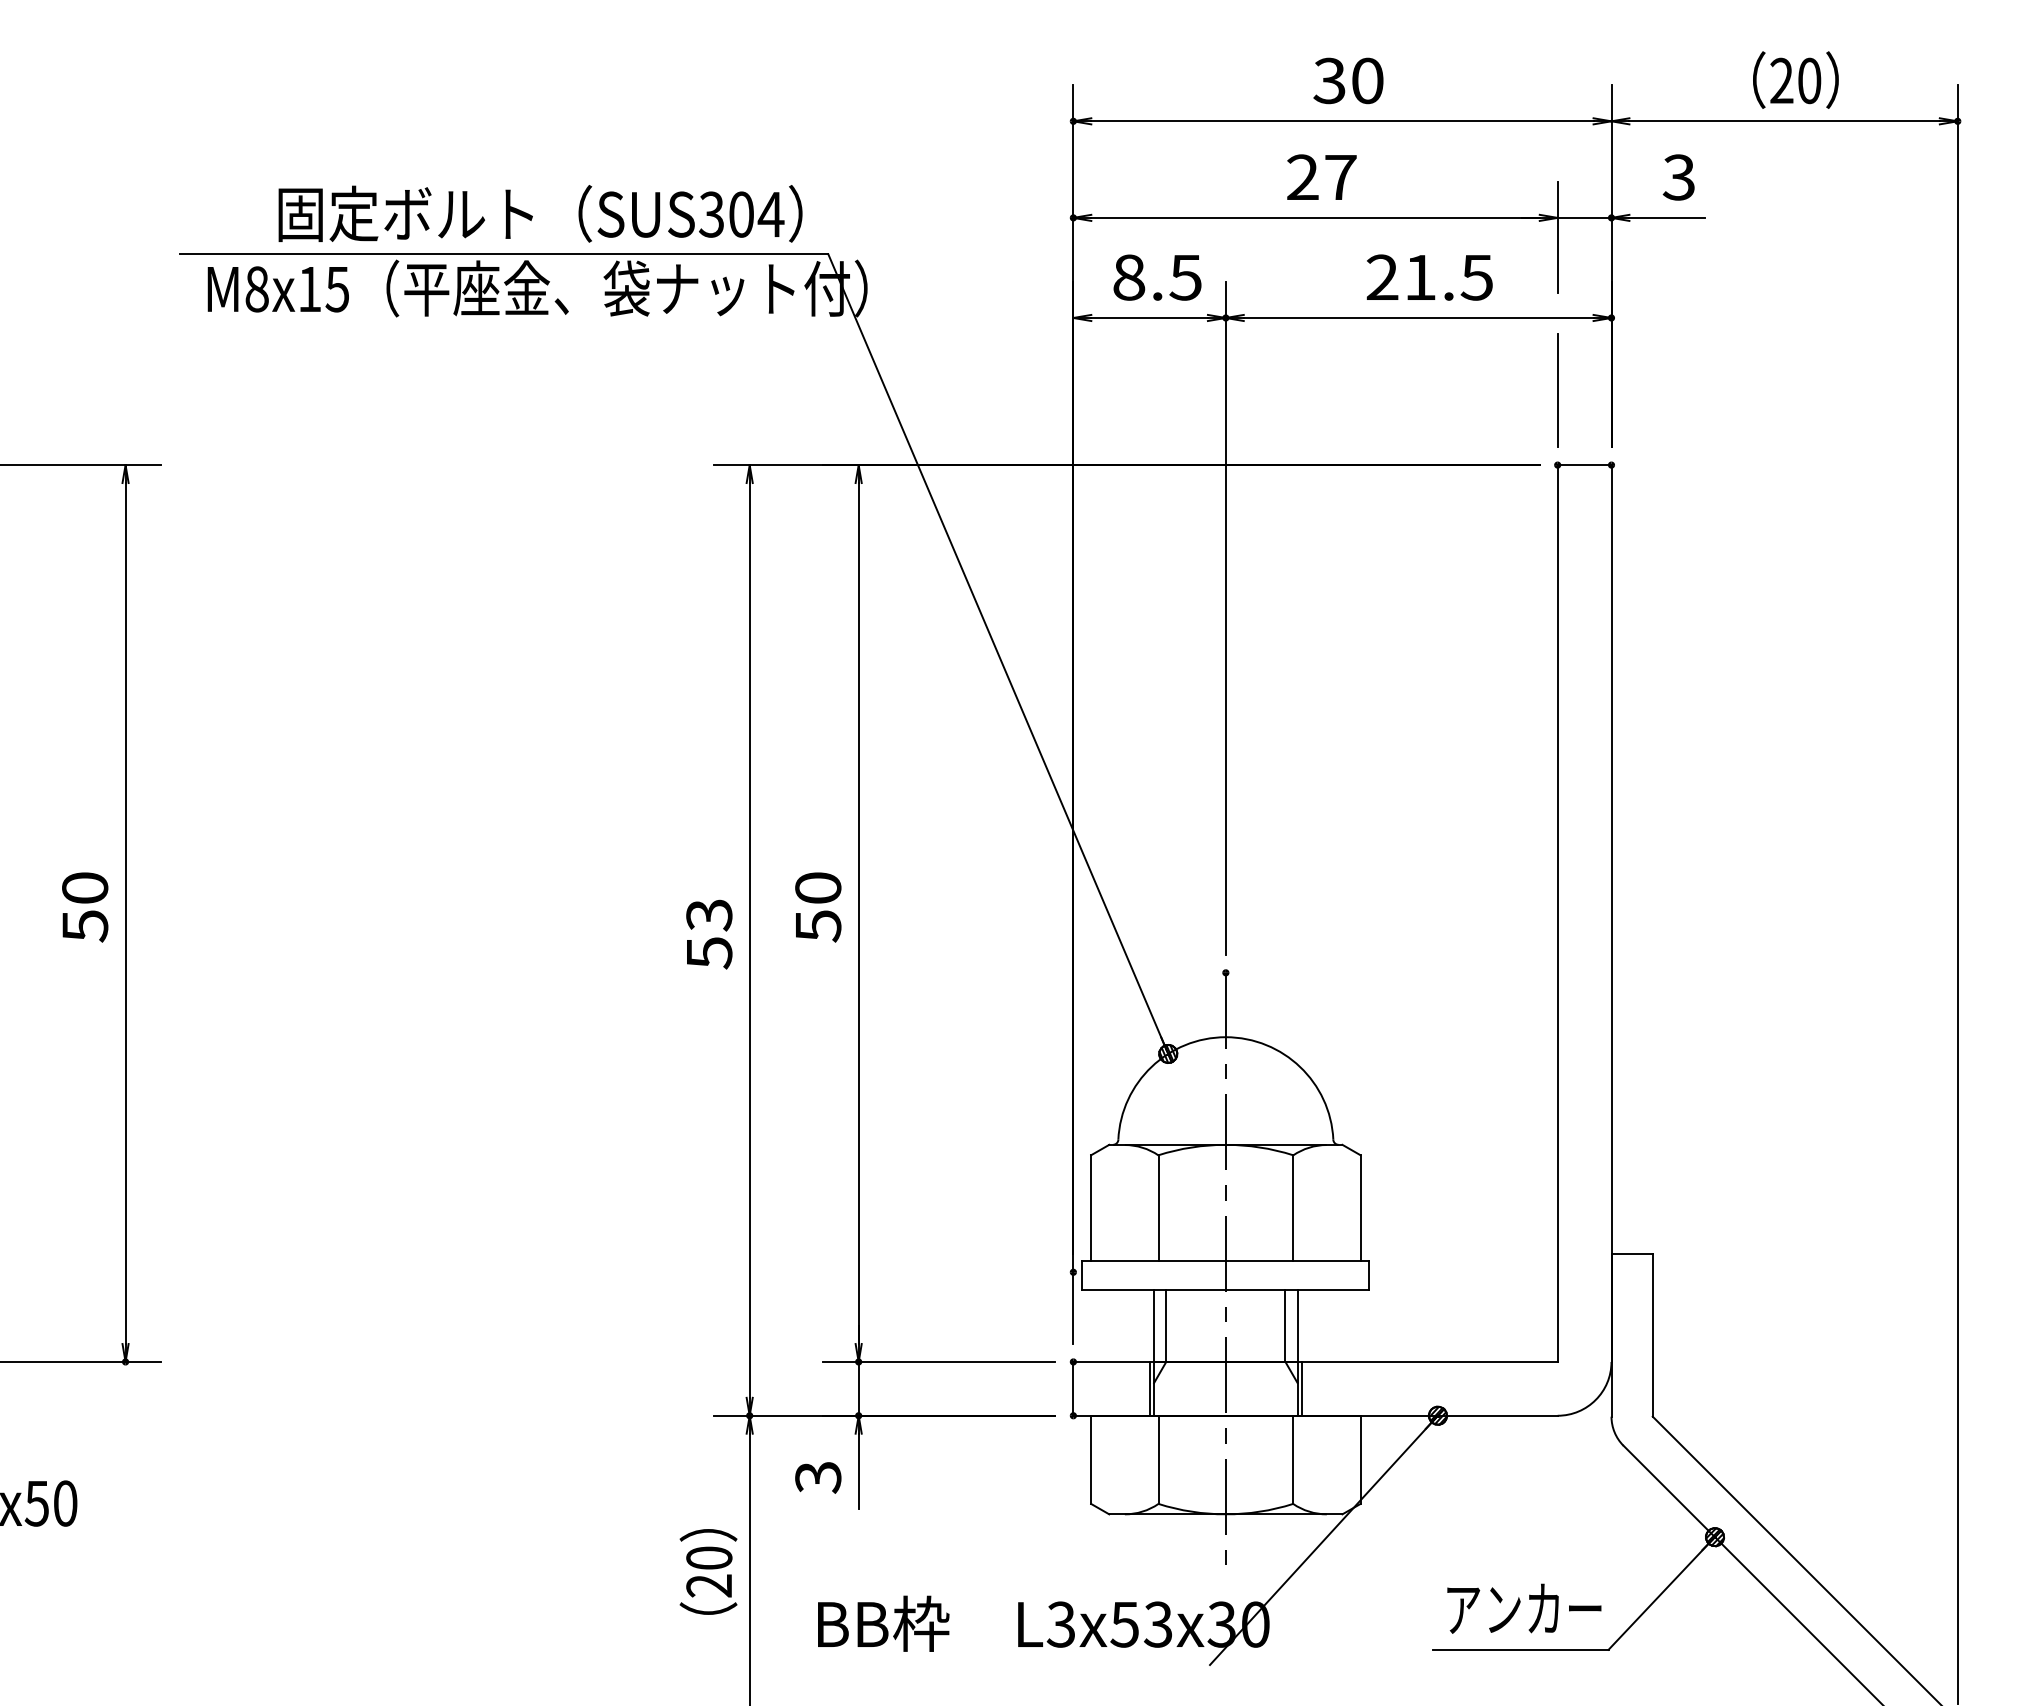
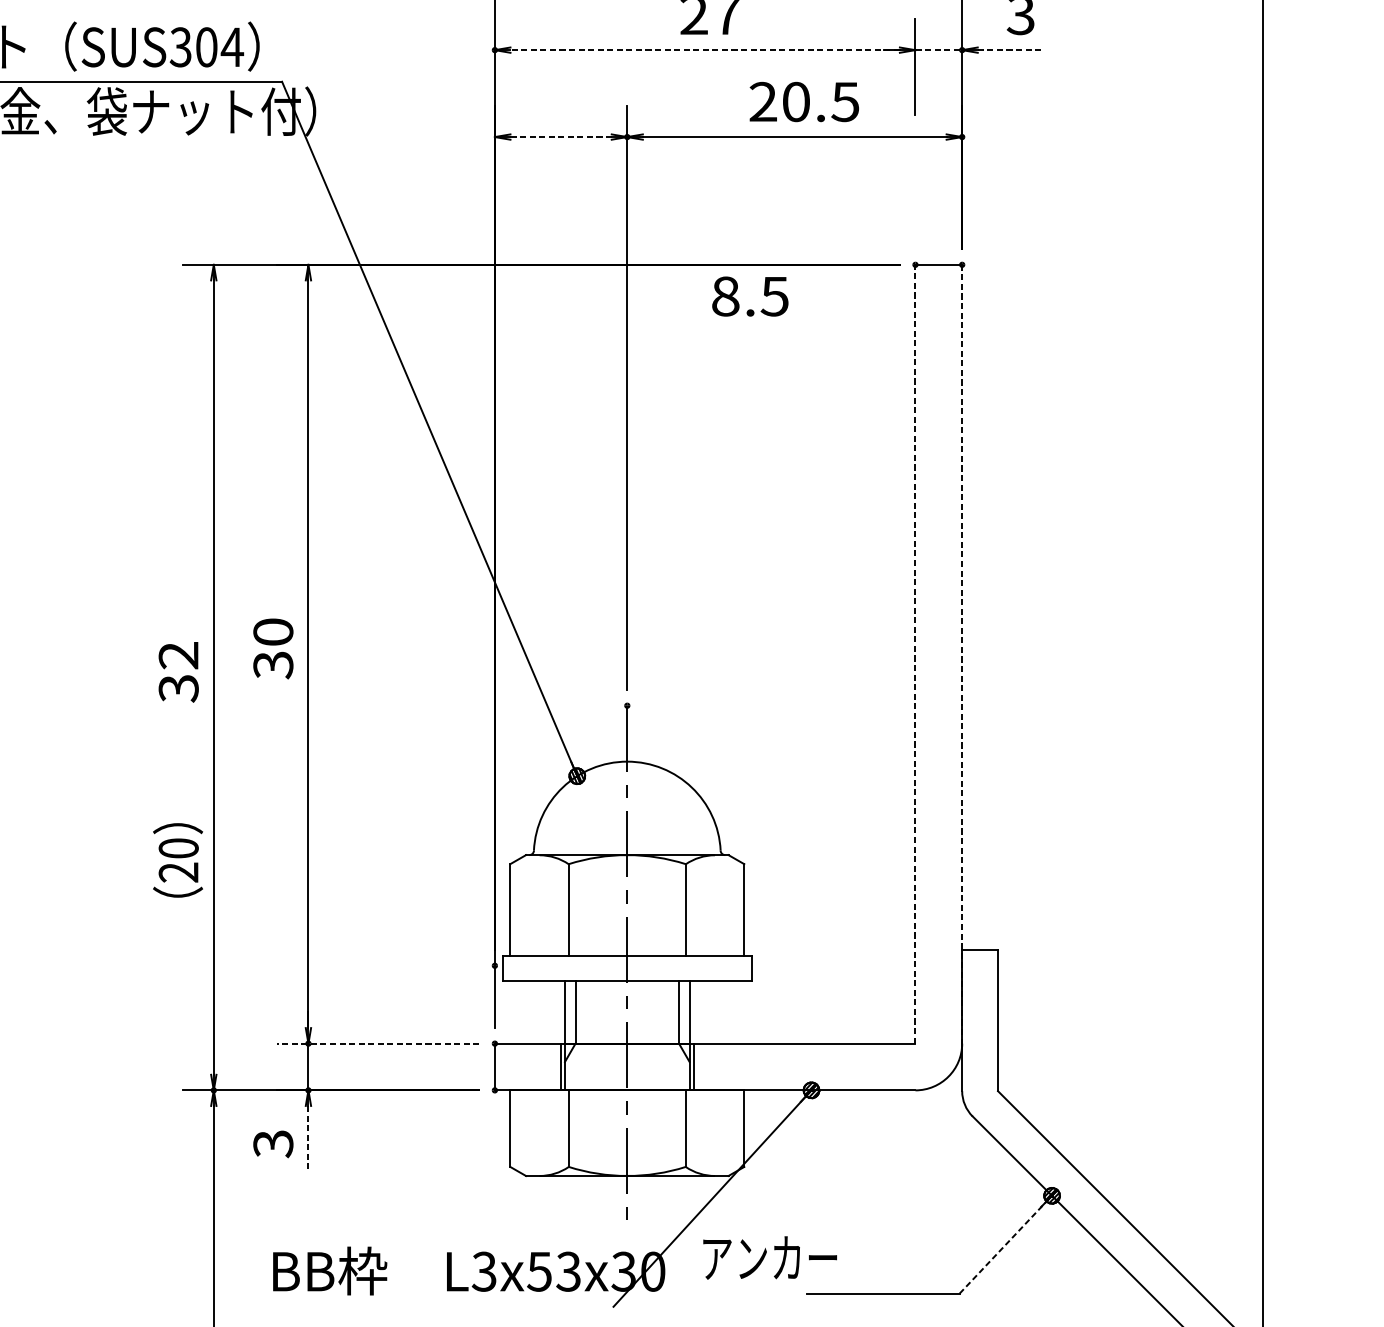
line: (1315, 217) -> (705, 49), solid -> dashed
line: (1584, 217) -> (938, 49), solid -> dashed
line: (1667, 217) -> (1010, 49), solid -> dashed
text: (1157, 277) -> (750, 296), moved
text: (1420, 277) -> (796, 101), 21.5 -> 20.5
line: (1150, 317) -> (561, 136), solid -> dashed
line: (1557, 390) -> (915, 200), removed
line: (1557, 913) -> (915, 654), solid -> dashed
line: (1611, 914) -> (962, 655), solid -> dashed
text: (818, 926) -> (273, 665), 50 -> 30
text: (709, 934) -> (178, 672), 53 -> 32
line: (938, 1361) -> (377, 1043), solid -> dashed
line: (858, 1471) -> (308, 1138), solid -> dashed
text: (708, 1571) -> (178, 860), moved
line: (1660, 1594) -> (1004, 1245), solid -> dashed
text: (1524, 1608) -> (770, 1257), moved

